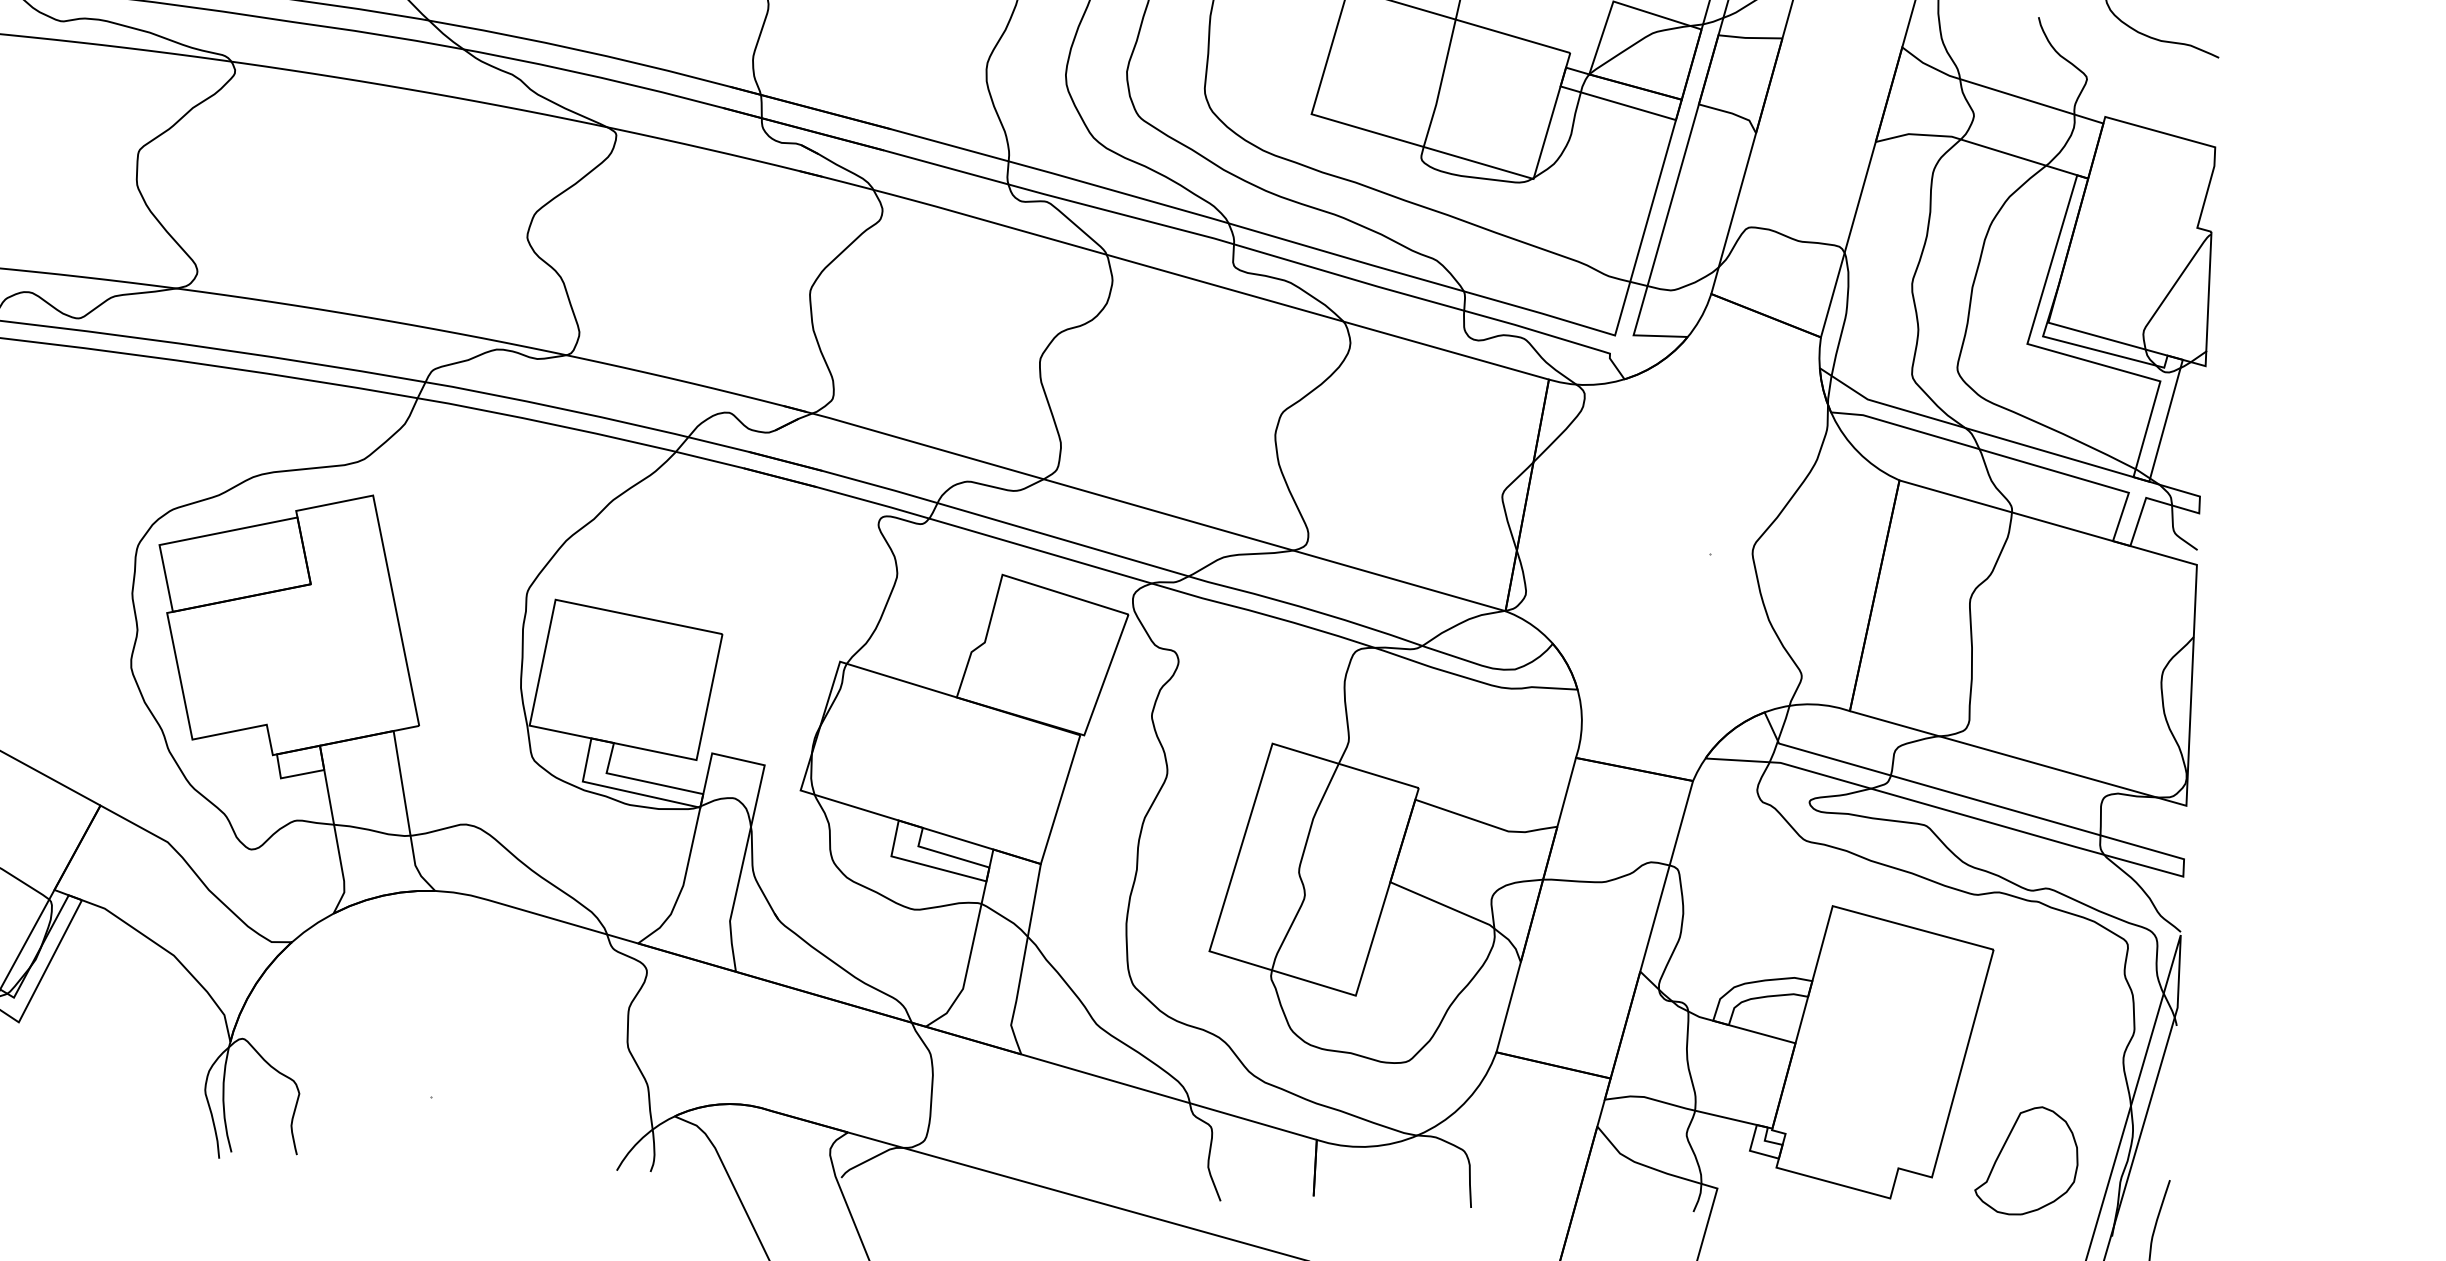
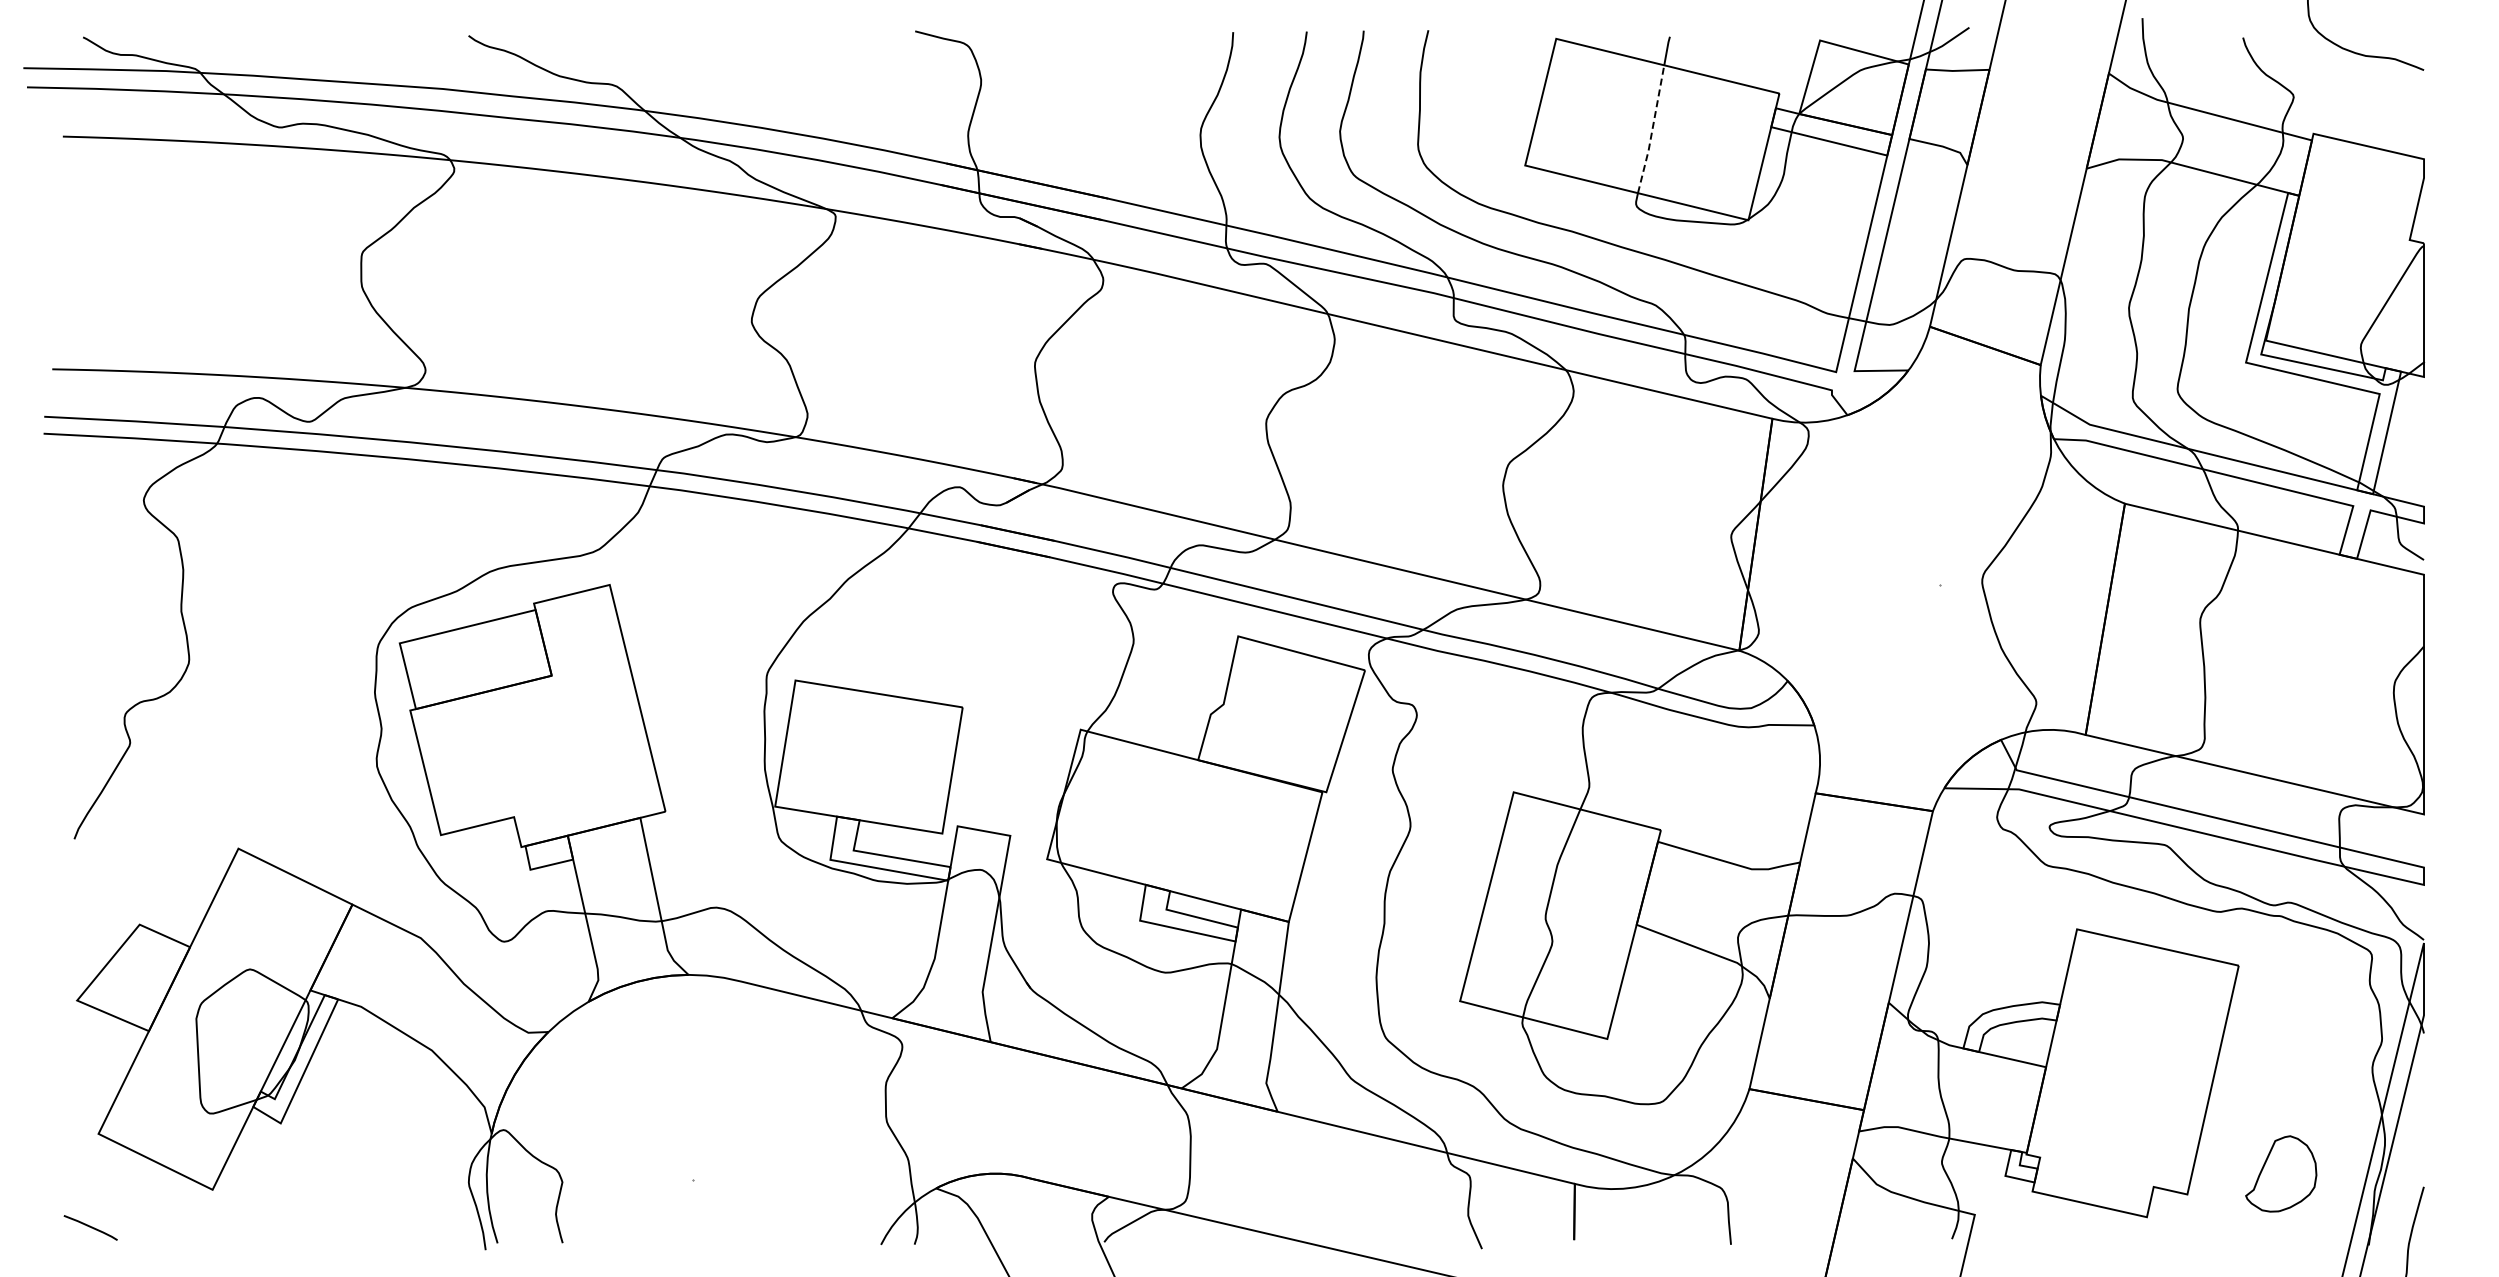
line: (1441, 84) -> (1652, 130), solid -> dashed
part: (2027, 1160) -> (2281, 1173), size x0.7

